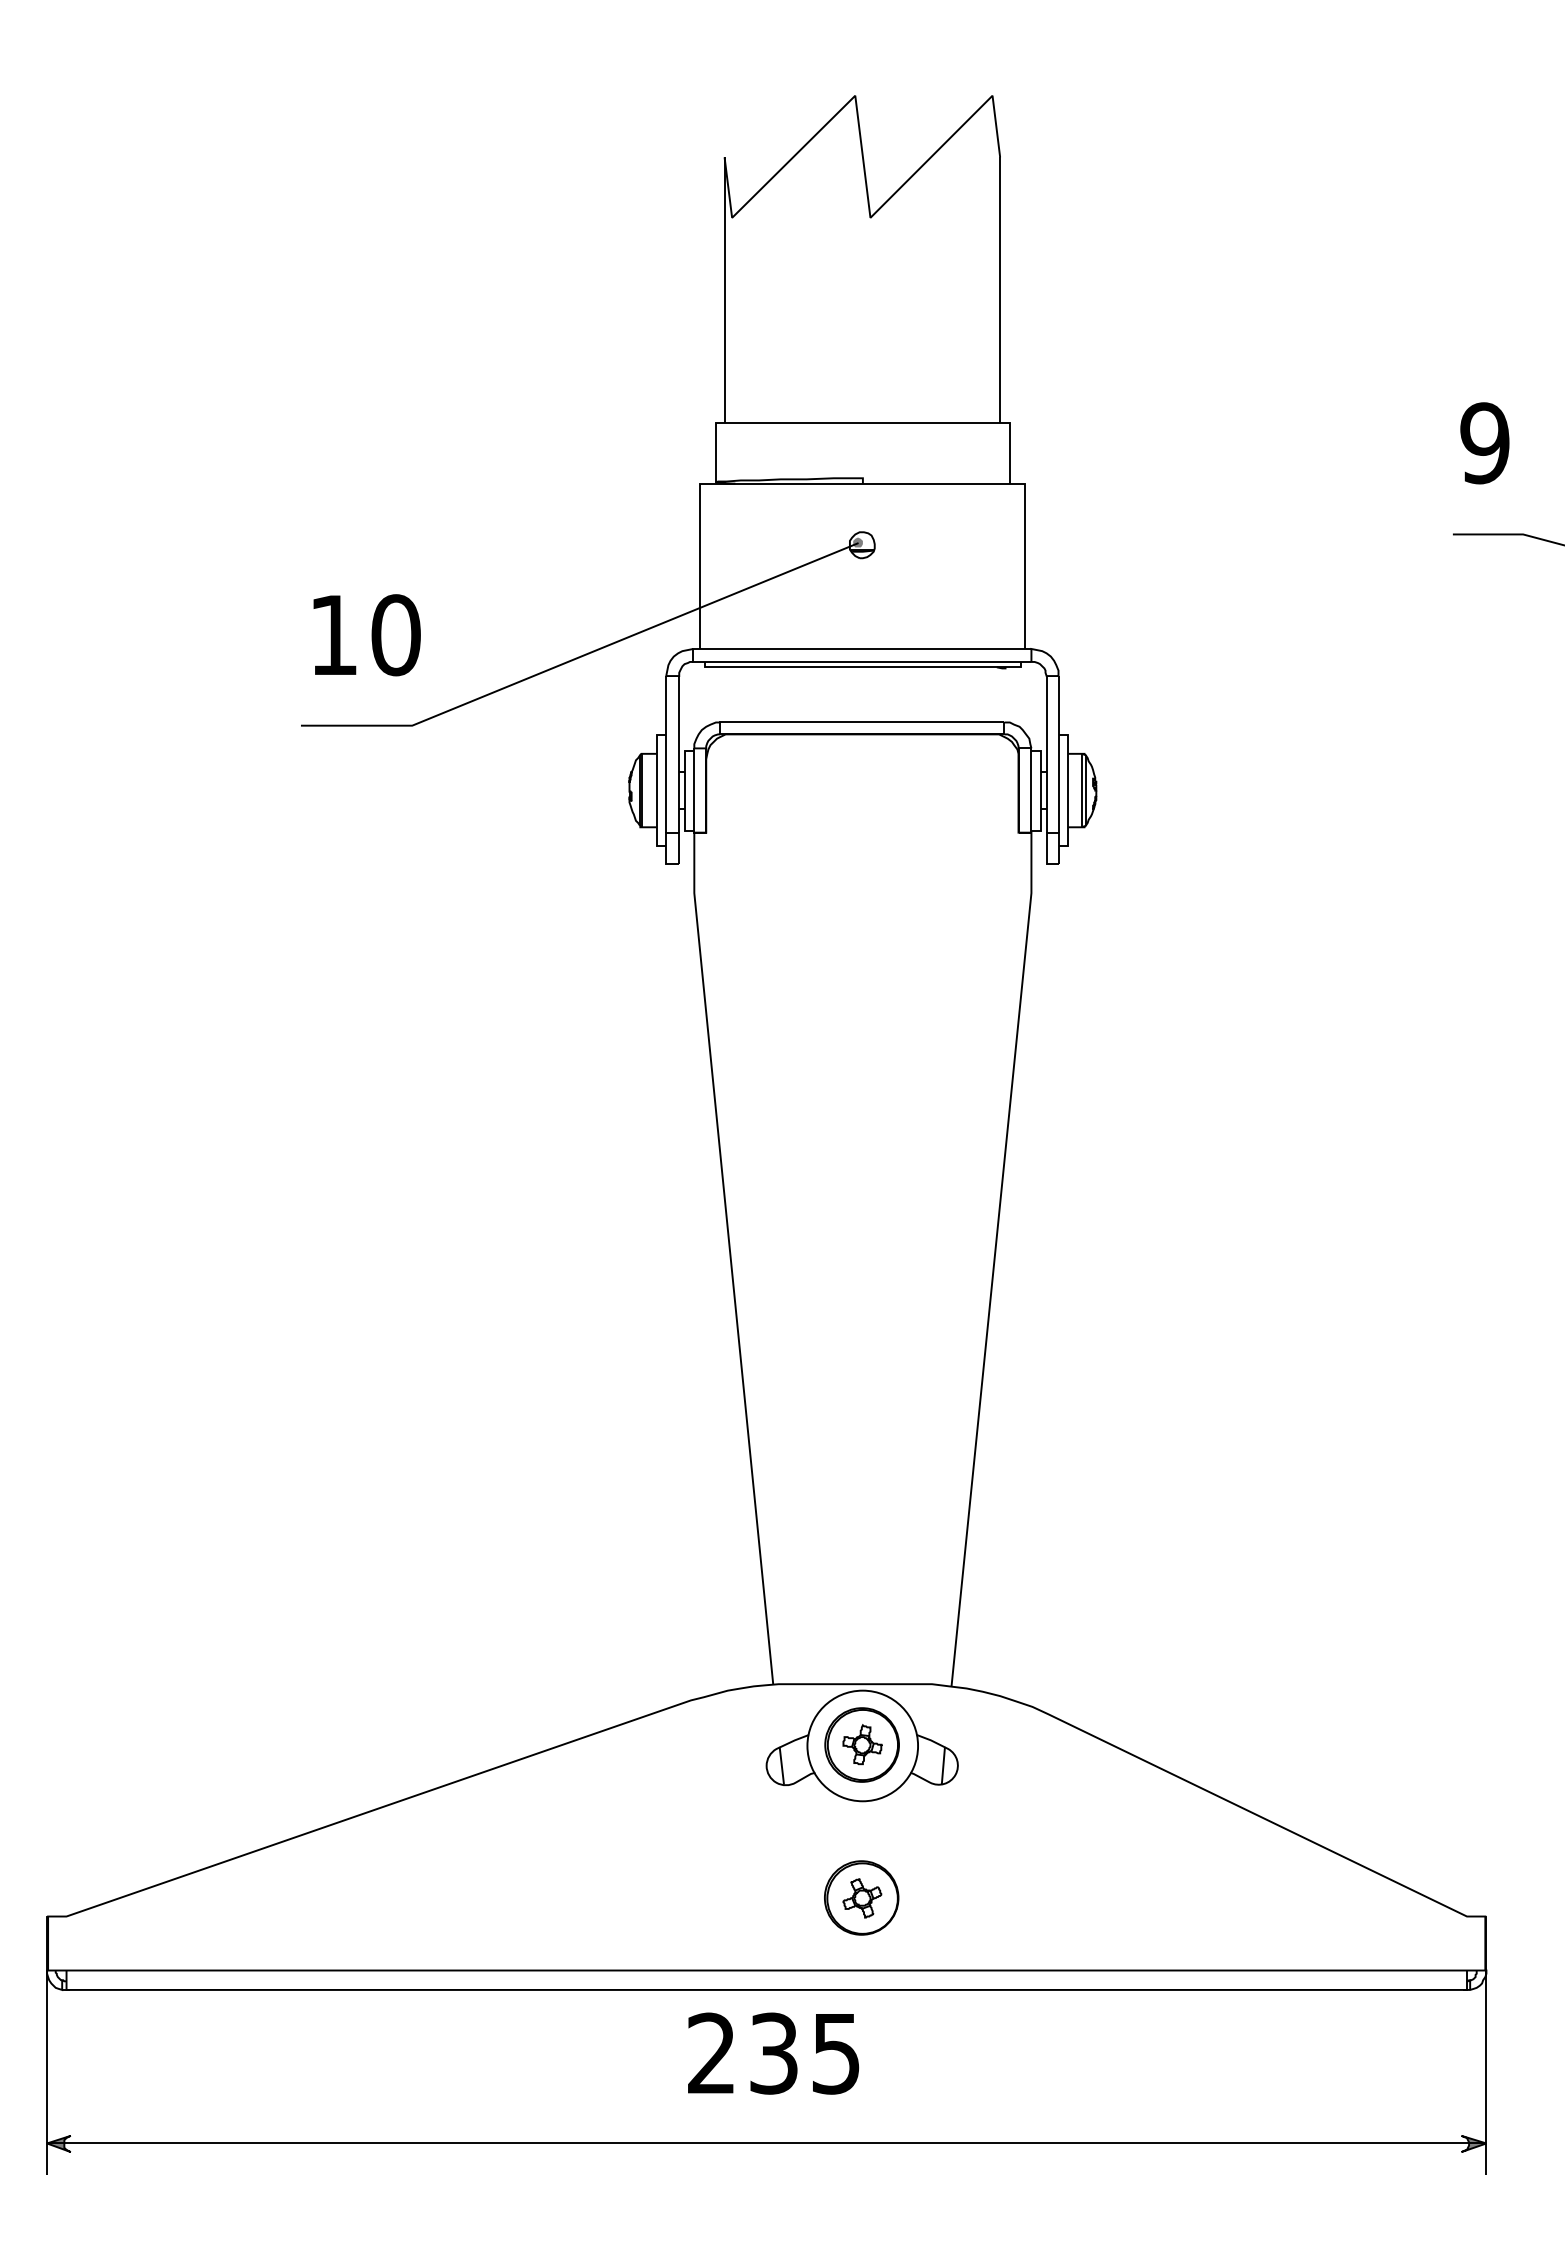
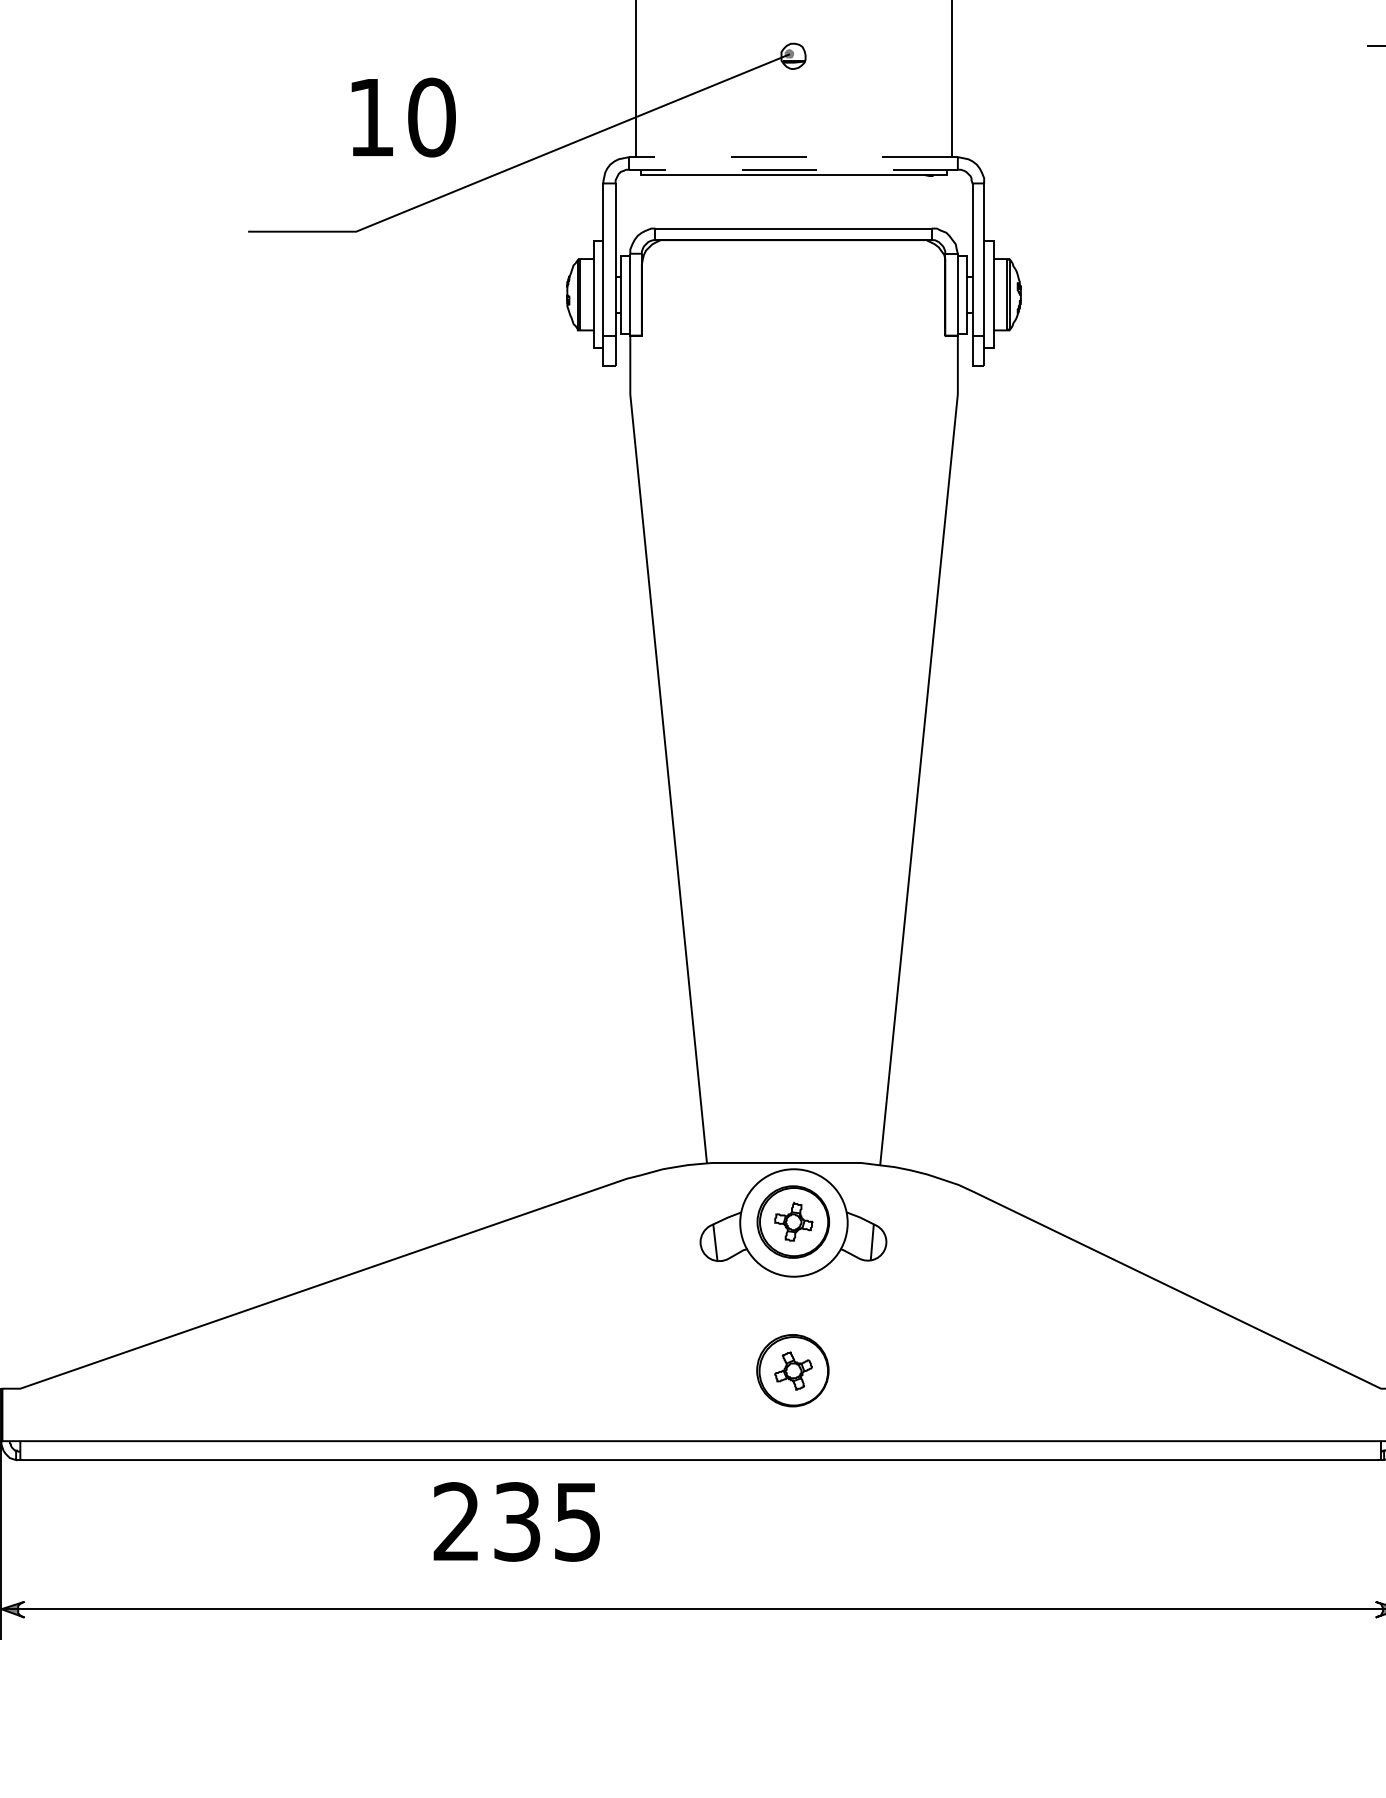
text: (366, 635) -> (403, 117), moved
line: (693, 655) -> (629, 163), solid -> dashed
text: (773, 2053) -> (516, 1521), moved

